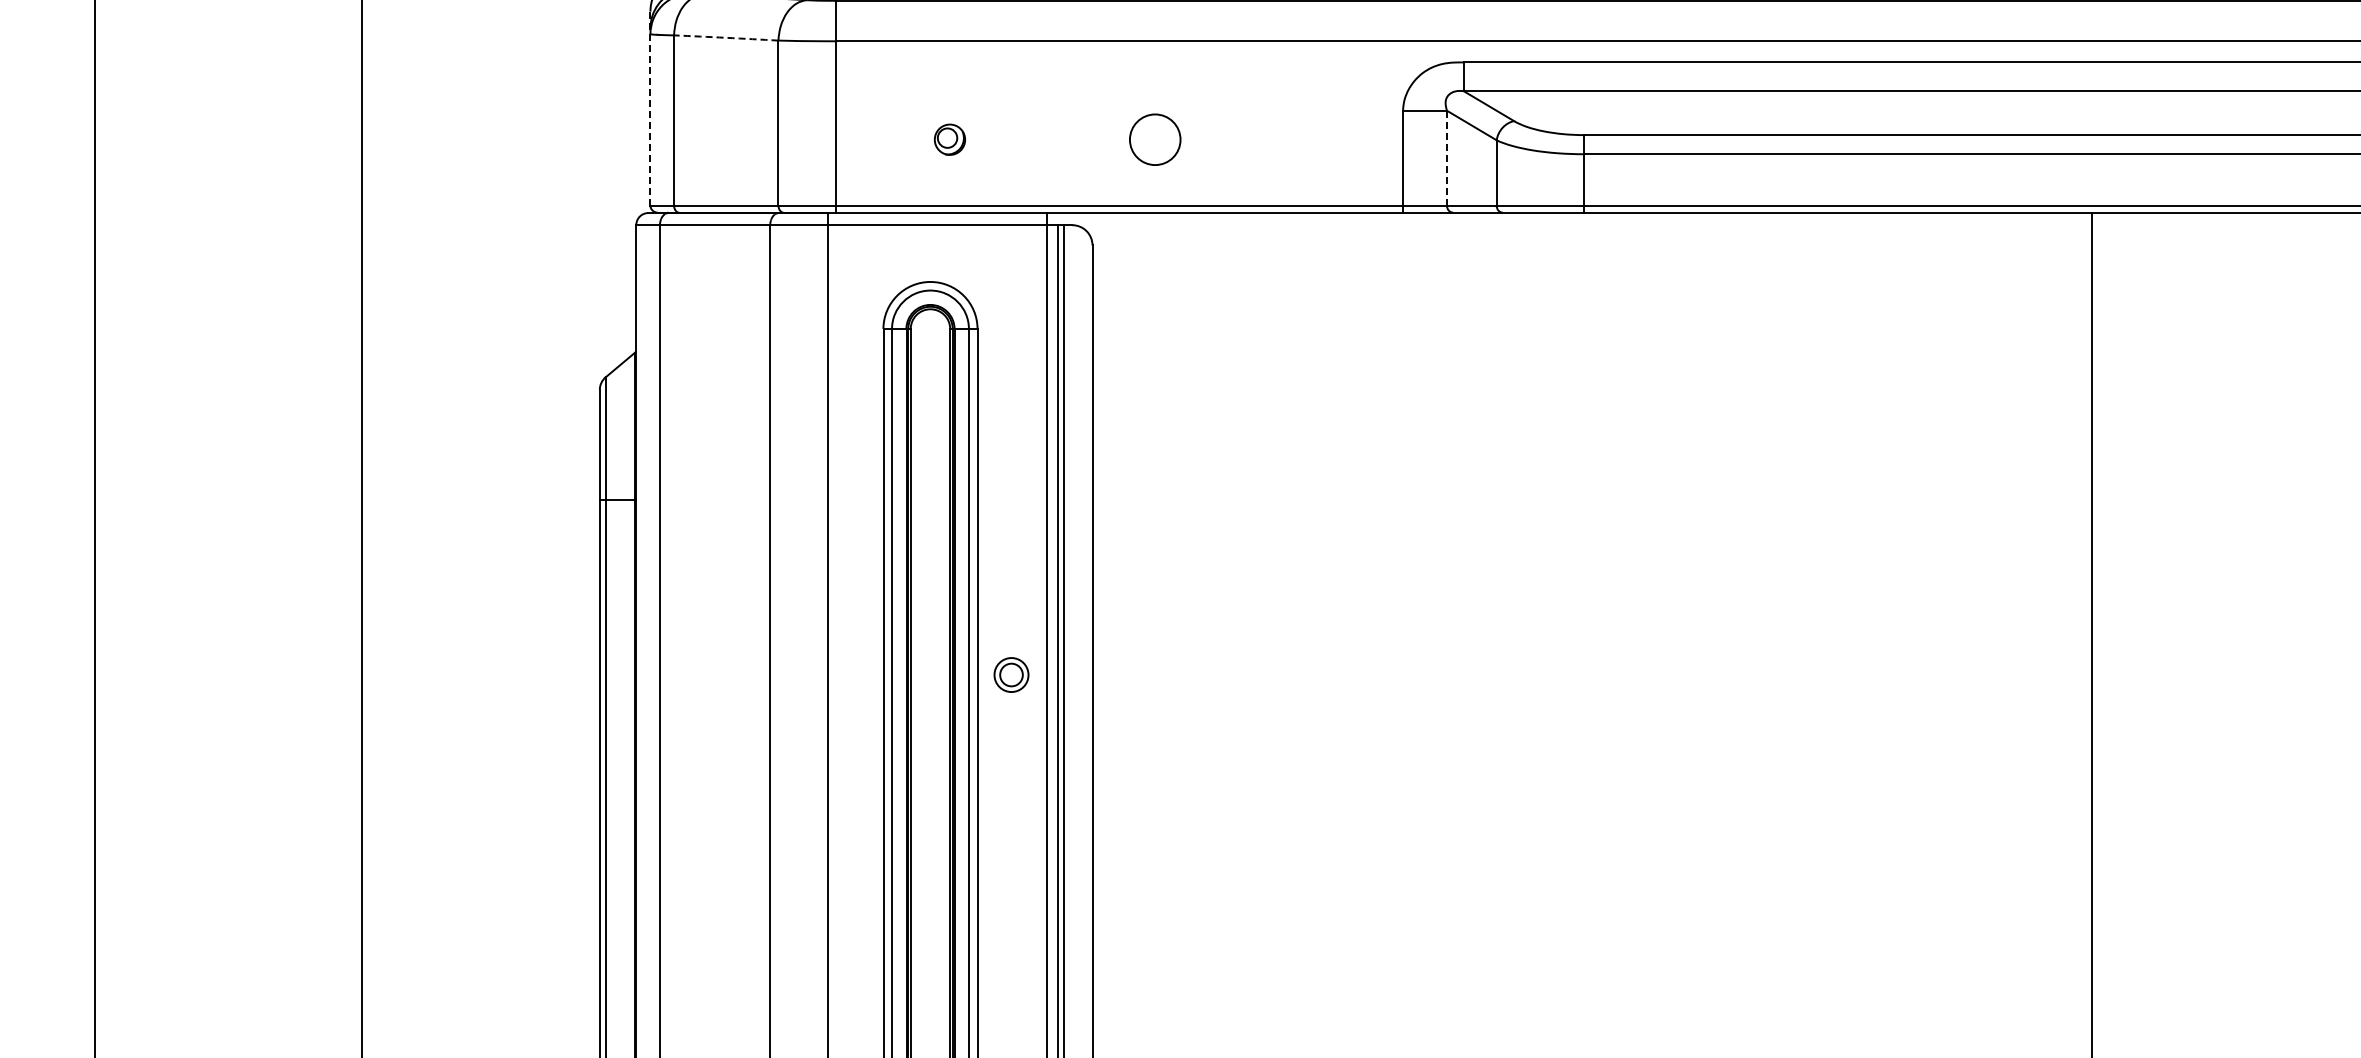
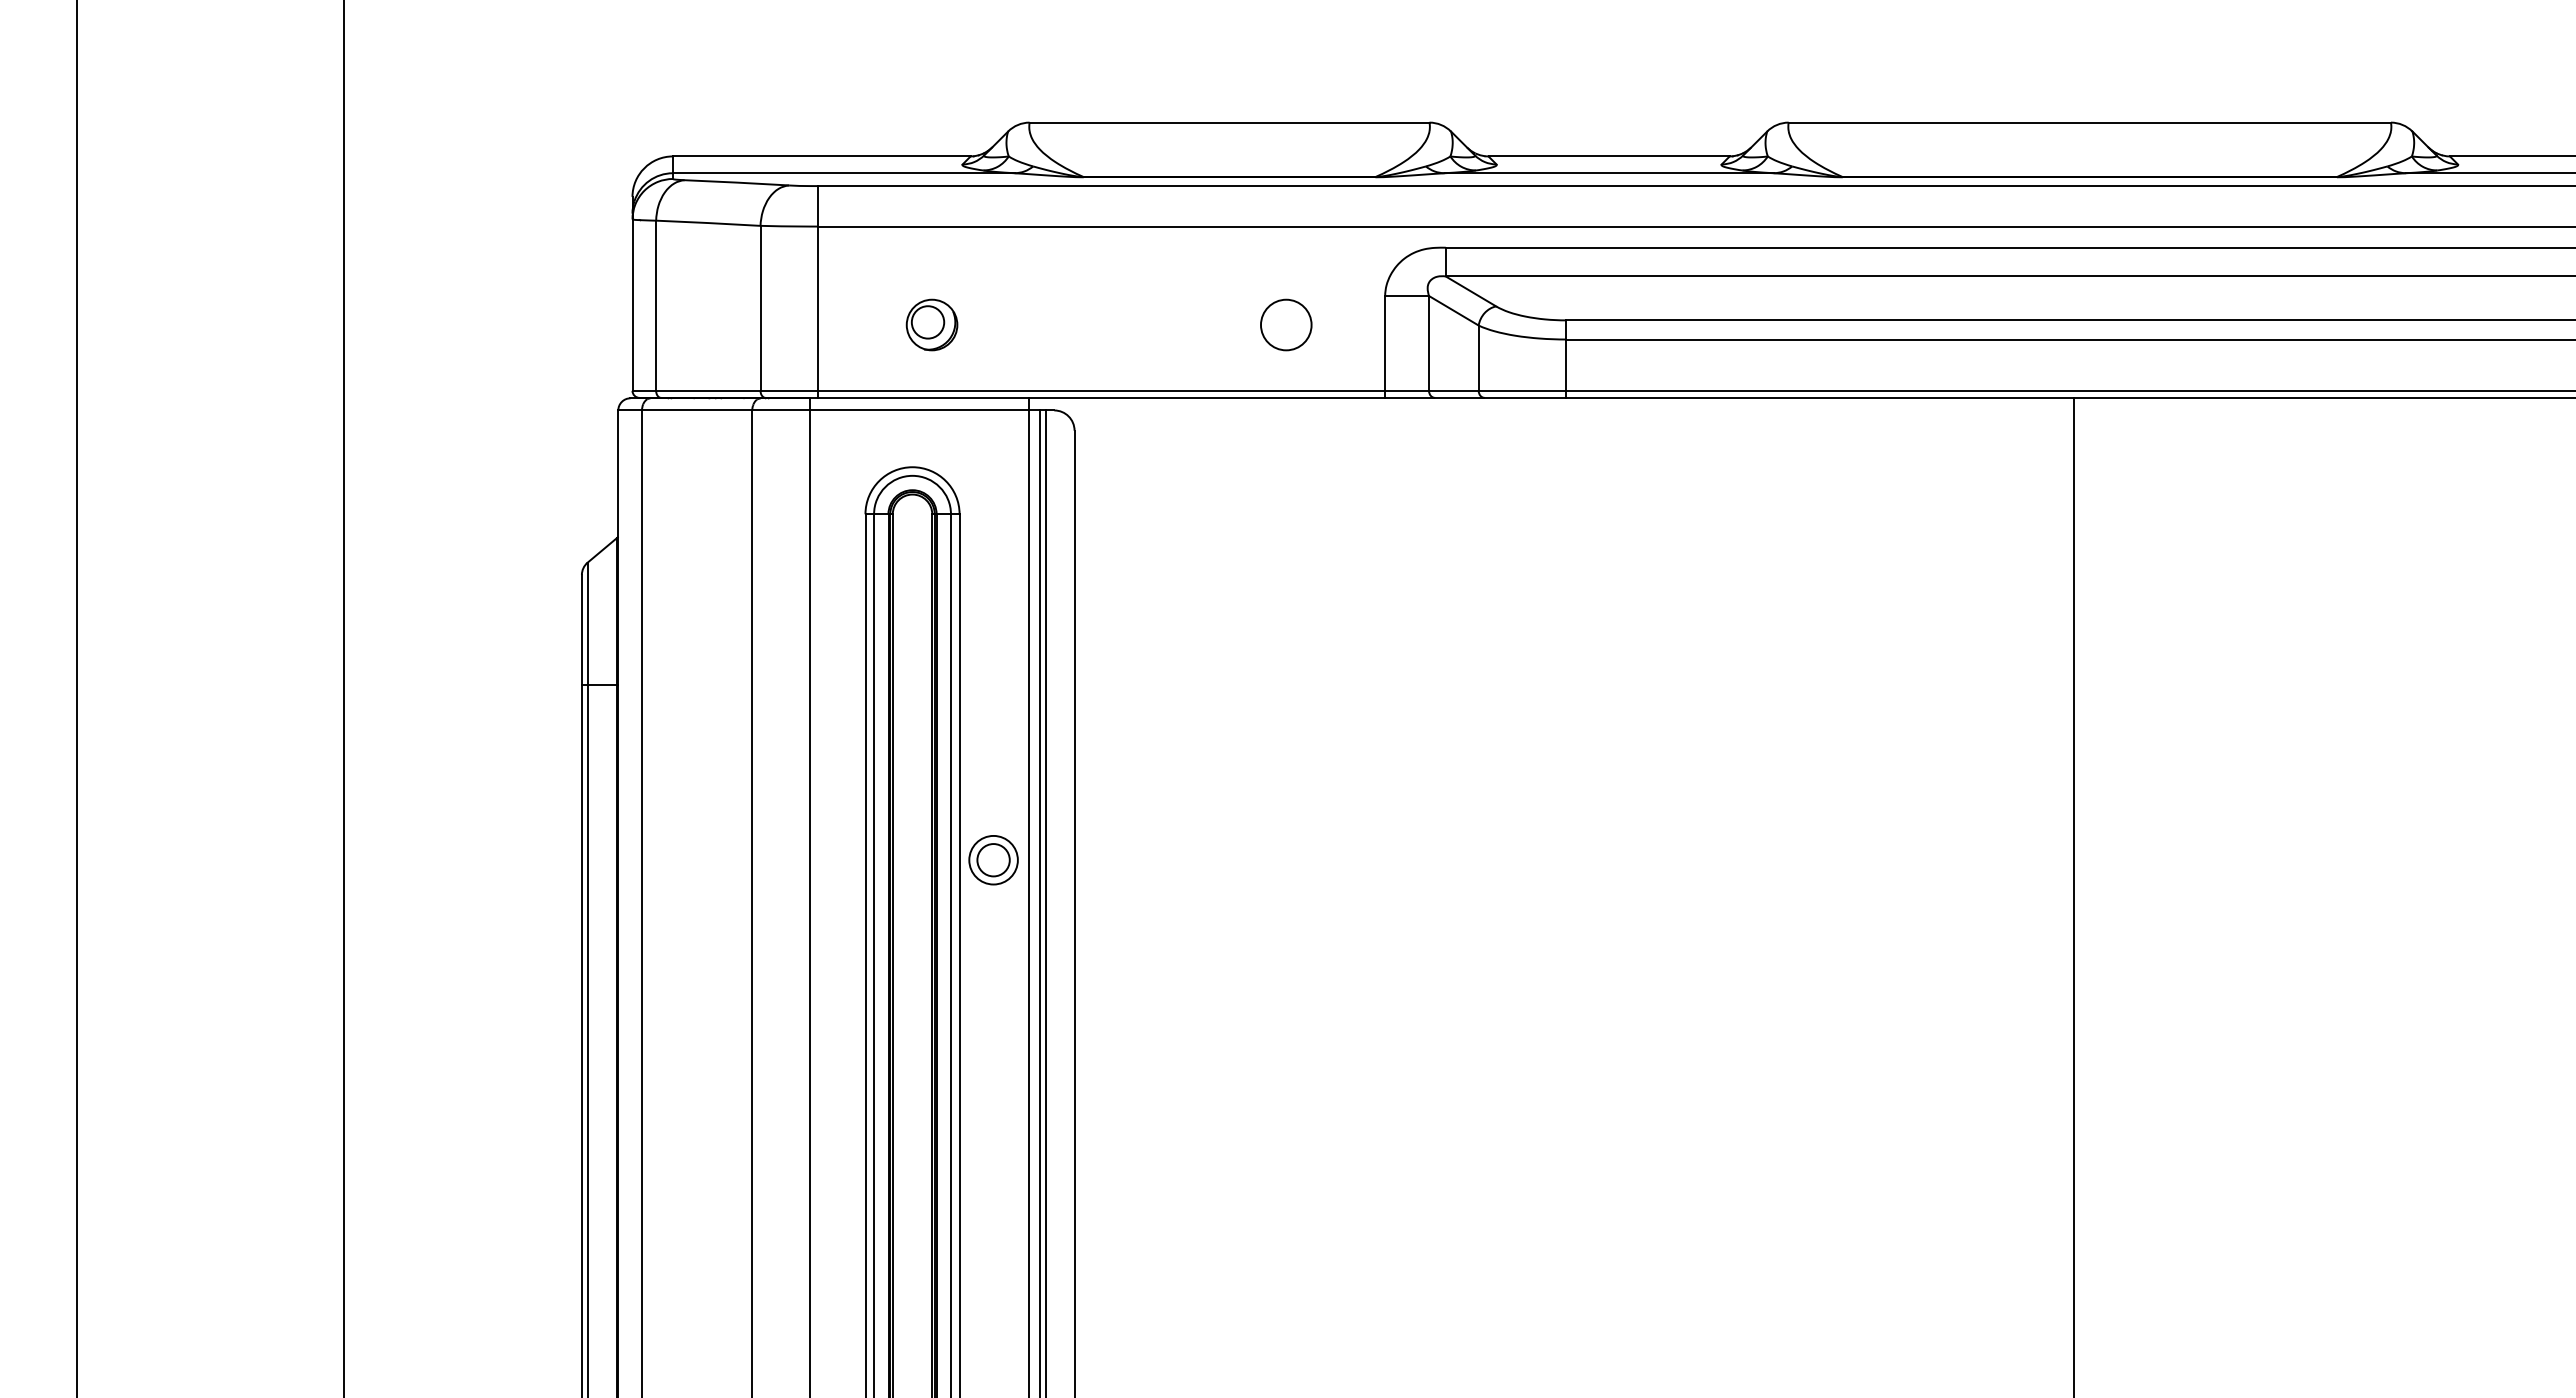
arc: (726, 38) -> (708, 223), dashed -> solid
line: (650, 108) -> (632, 293), dashed -> solid
part: (949, 139) -> (931, 324), size x1.67
circle: (1155, 139) -> (1286, 324), moved
line: (1447, 157) -> (1429, 342), dashed -> solid
part: (1011, 675) -> (993, 860), size x1.43

